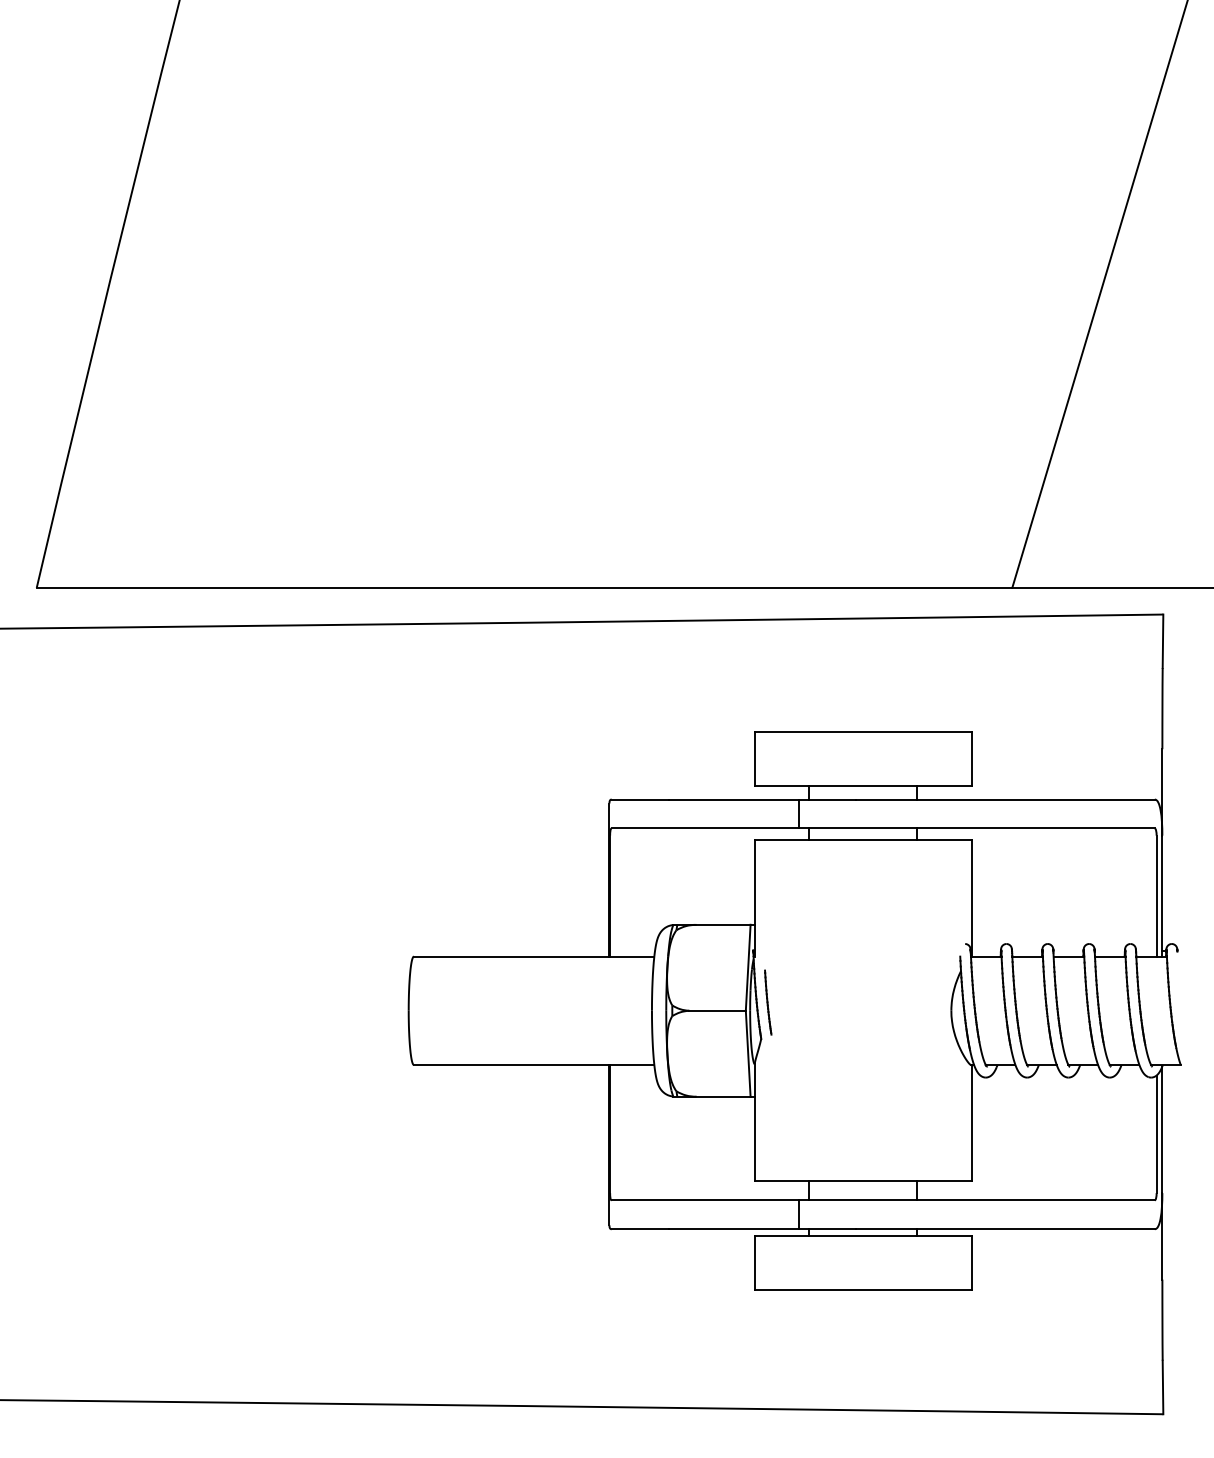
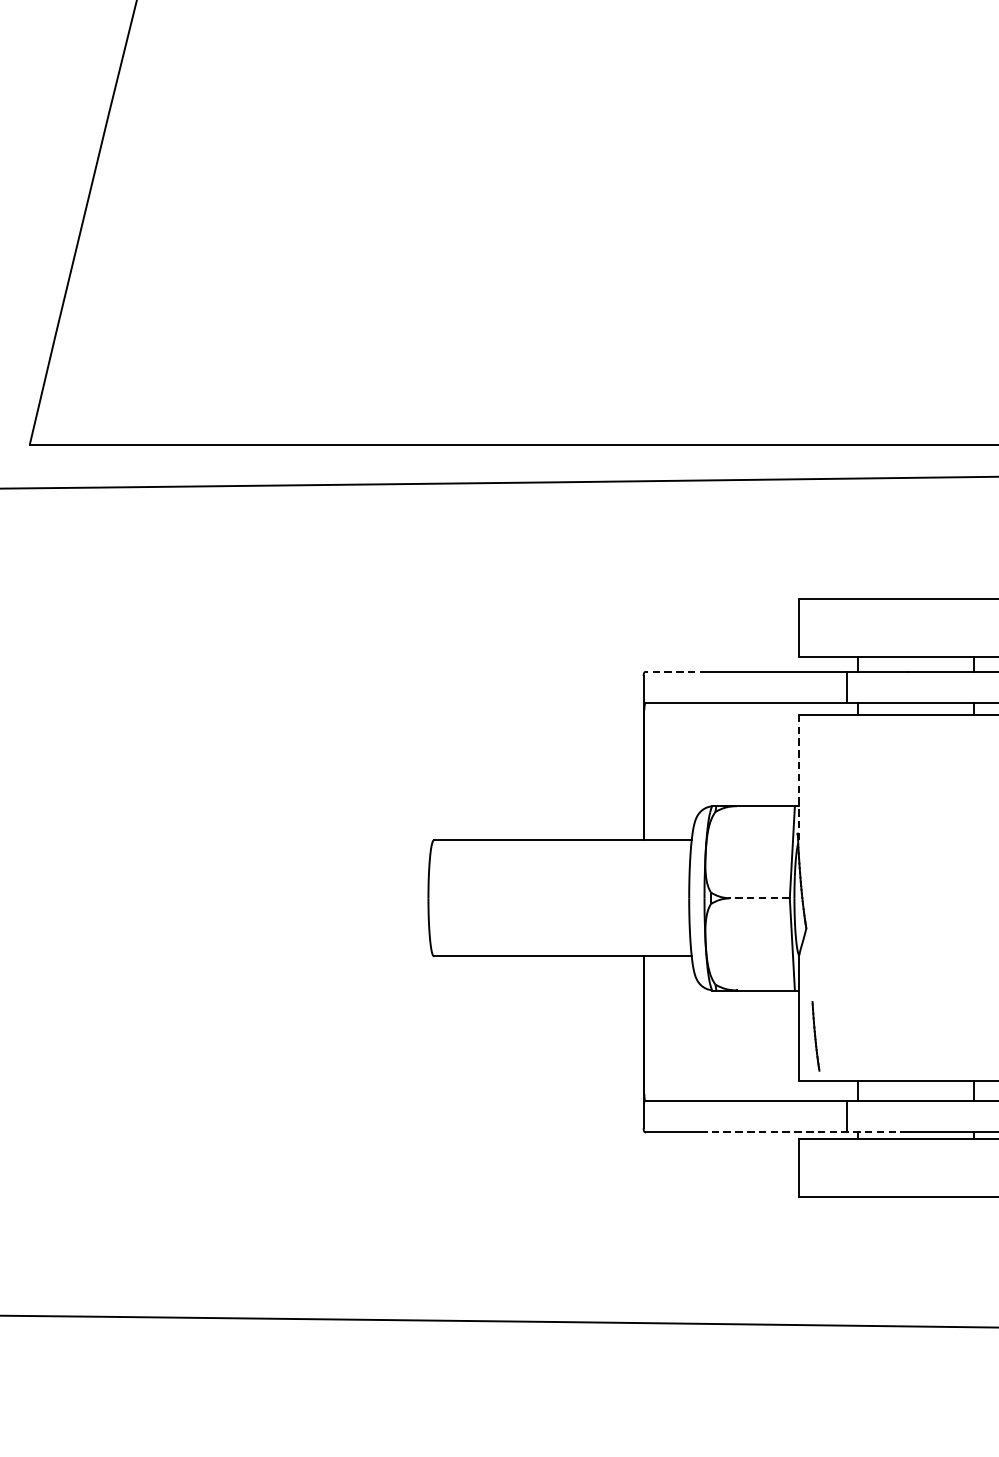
line: (640, 799) -> (676, 671), solid -> dashed
line: (754, 897) -> (799, 776), solid -> dashed
line: (768, 1002) -> (816, 1036), moved
line: (717, 1010) -> (759, 897), solid -> dashed
line: (762, 1229) -> (807, 1132), solid -> dashed

